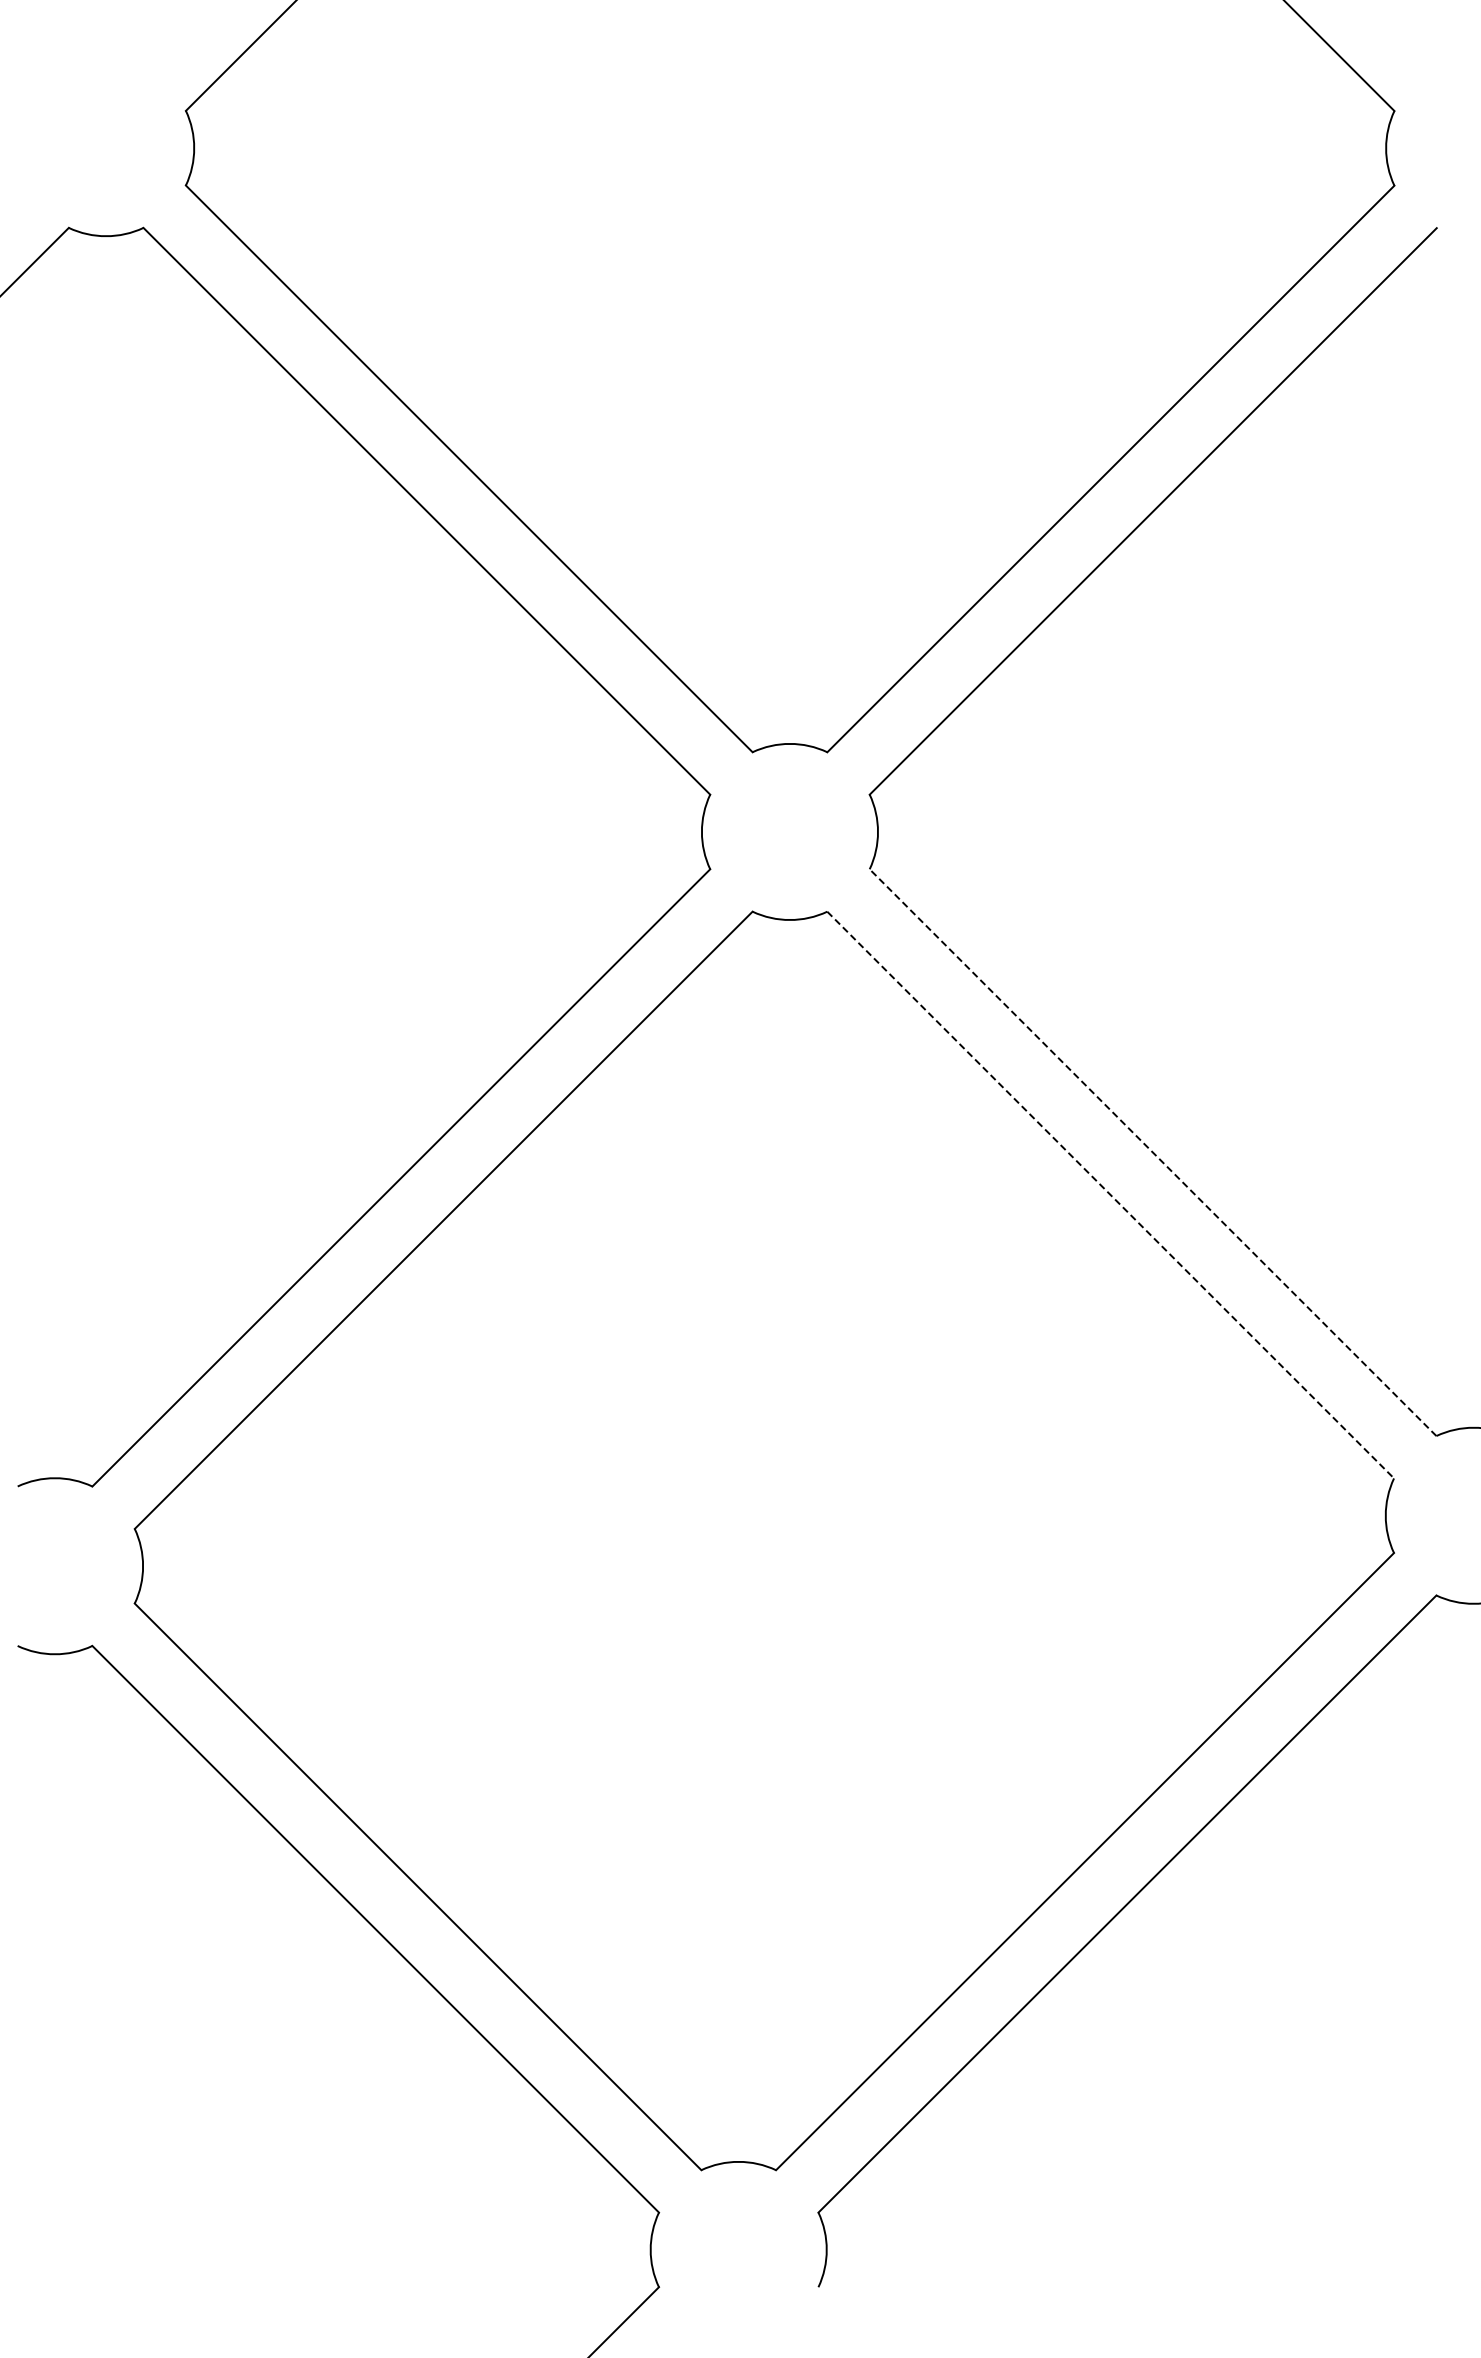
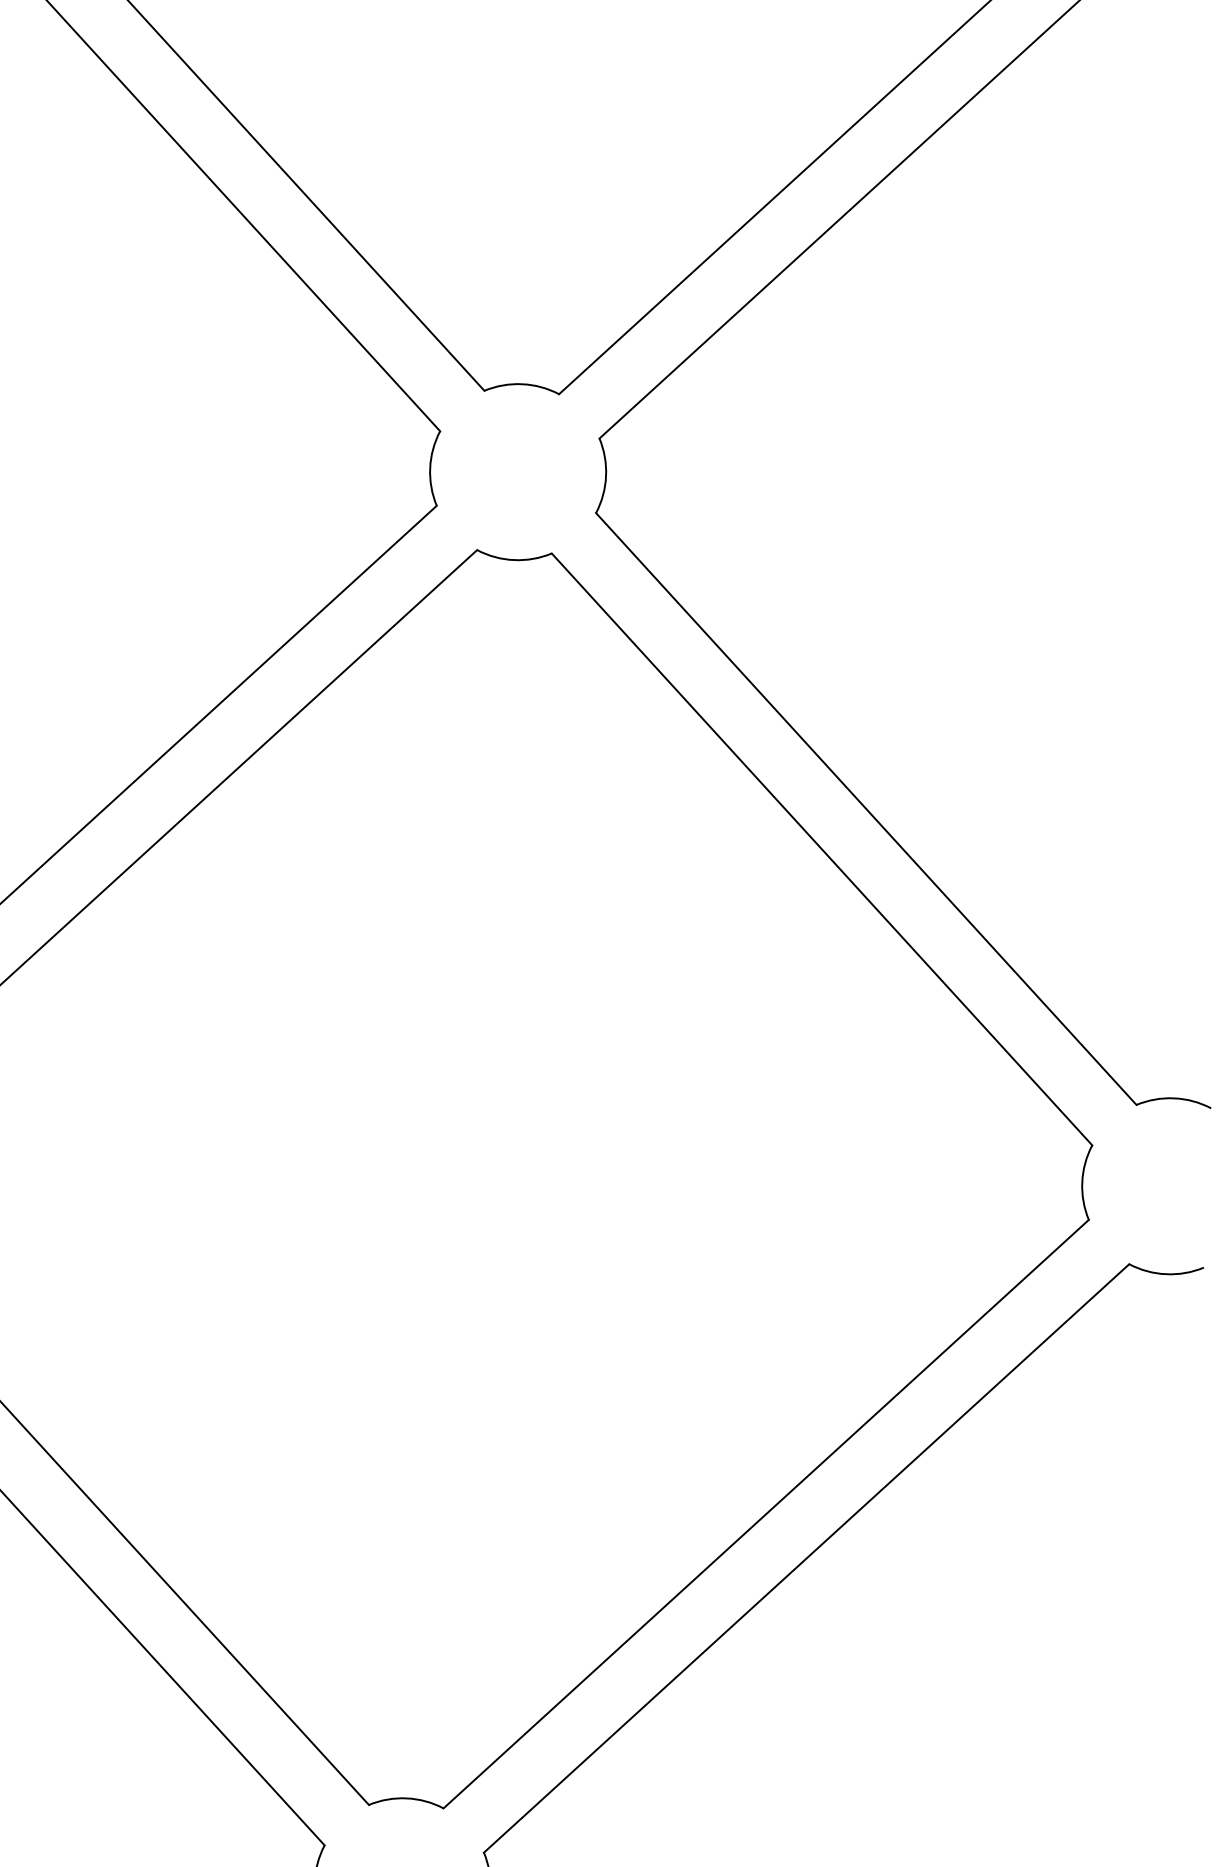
line: (1153, 1152) -> (866, 808), dashed -> solid
line: (1110, 1195) -> (821, 849), dashed -> solid

